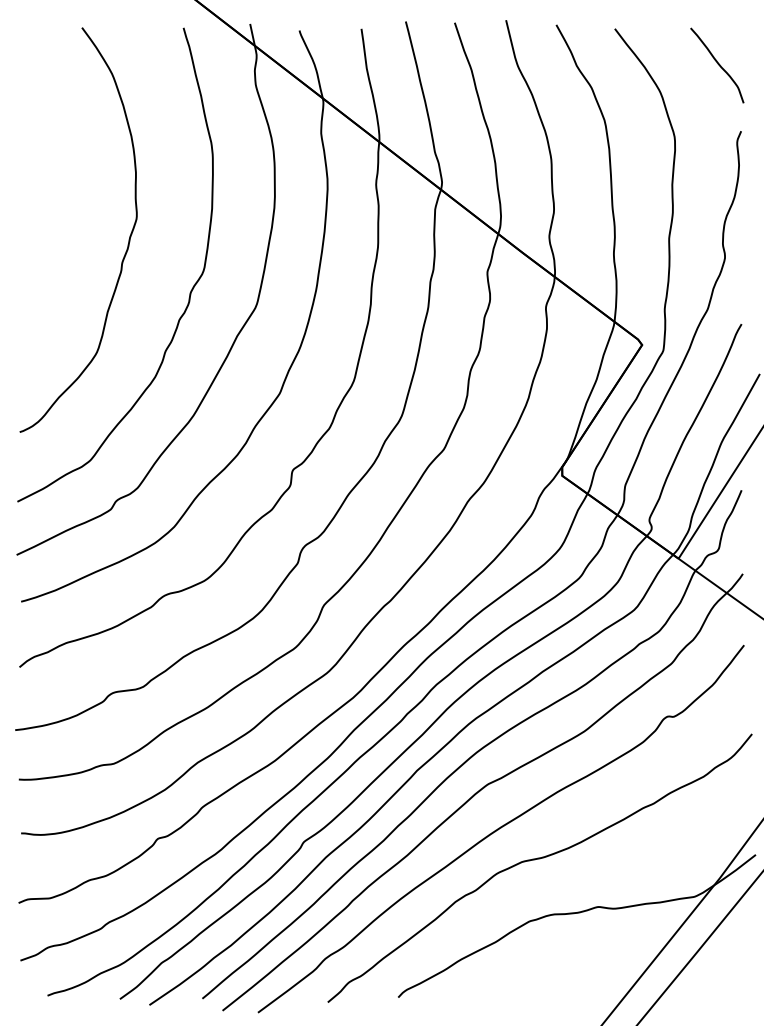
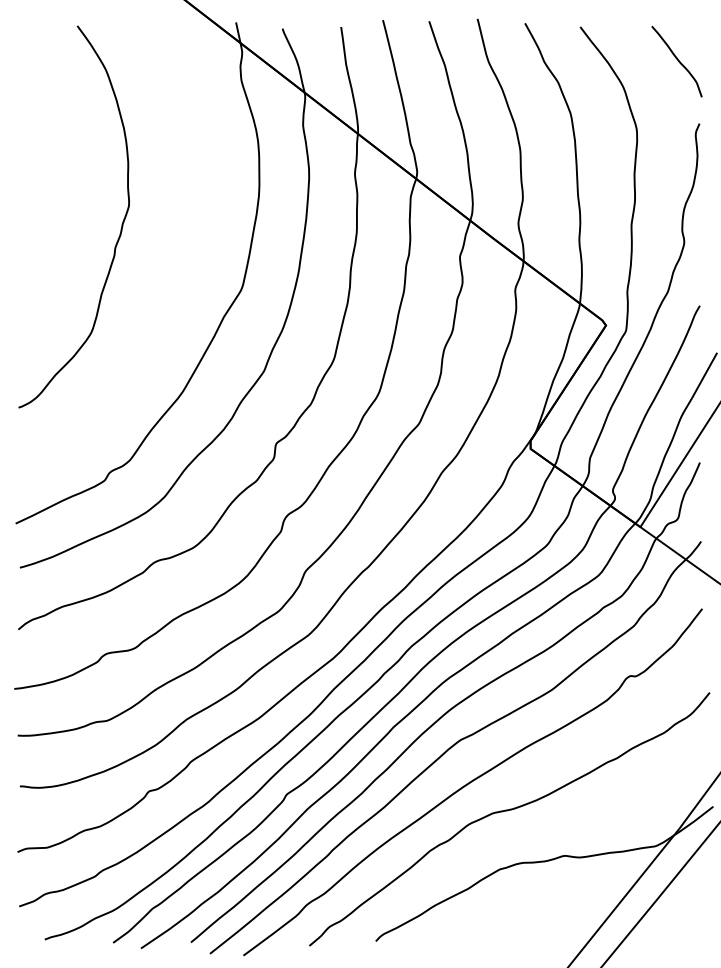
curve: (190, 291) -> (179, 274), removed

